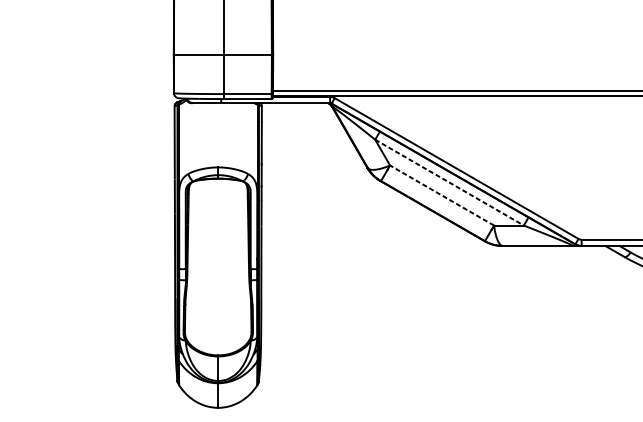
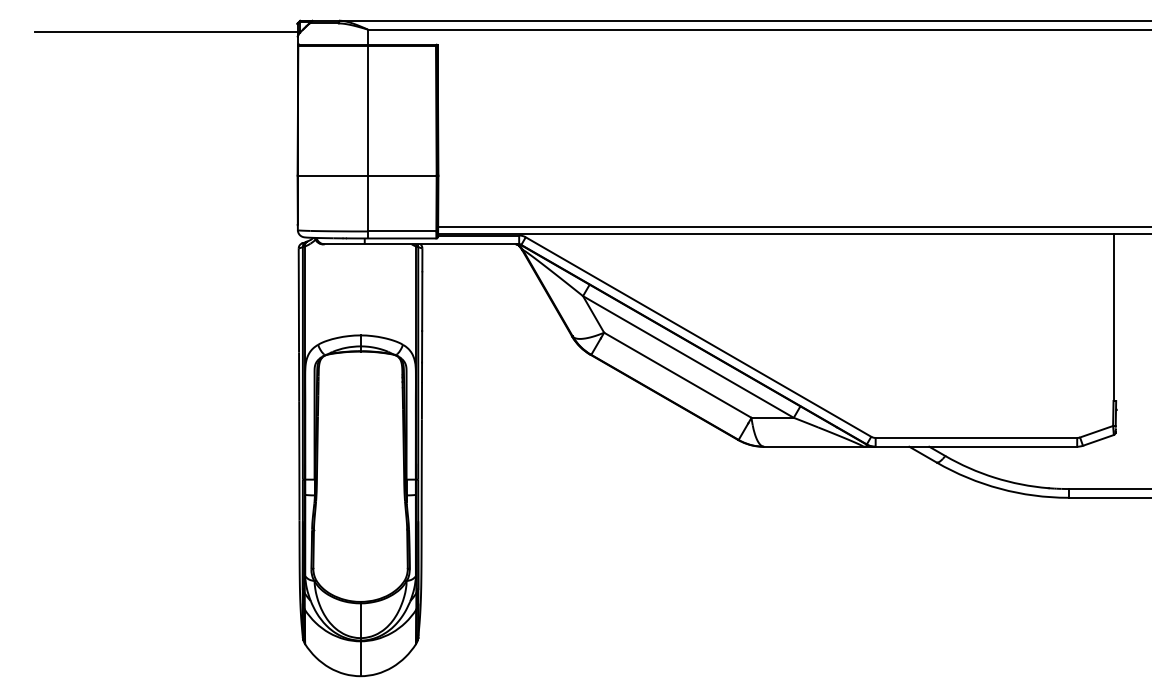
line: (449, 182) -> (688, 356), dashed -> solid
line: (441, 195) -> (677, 375), dashed -> solid

